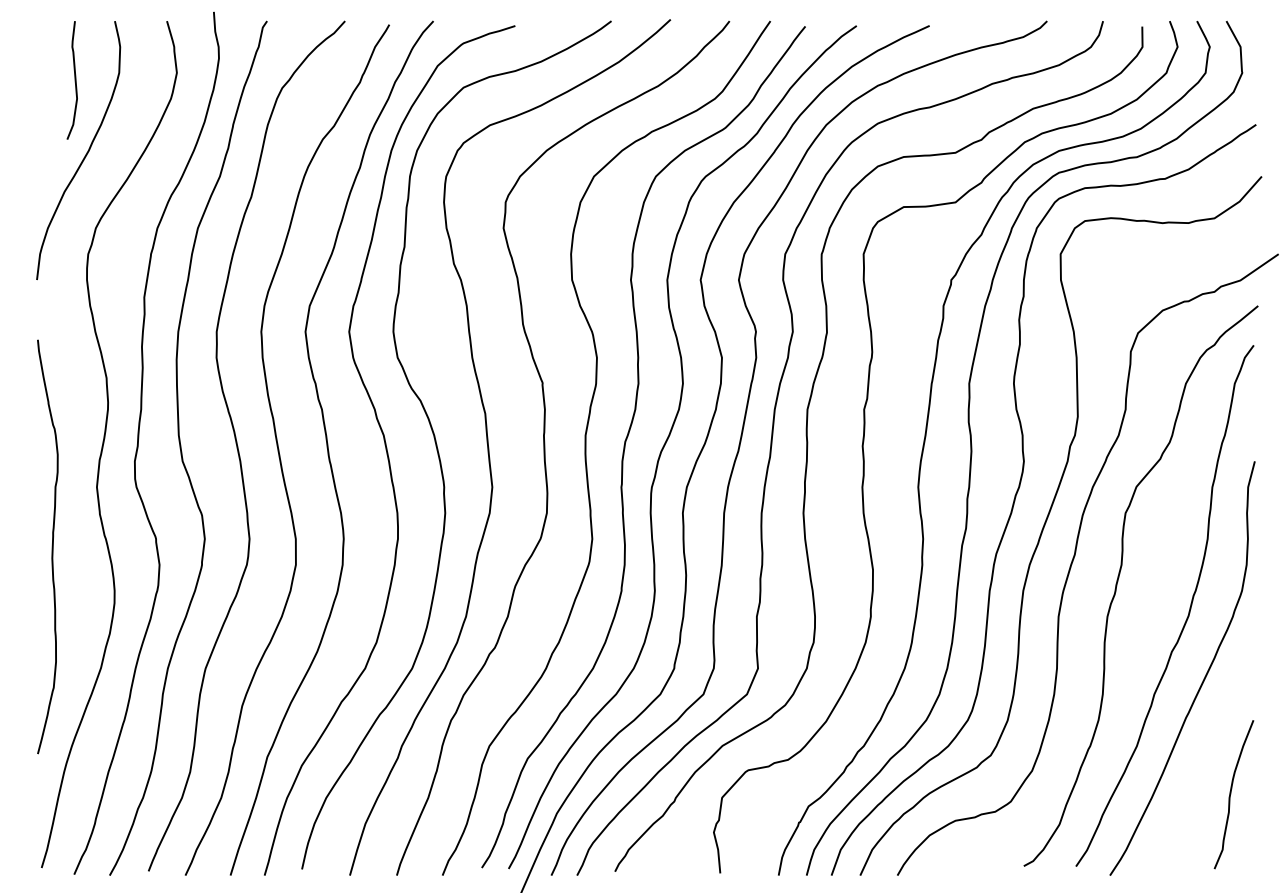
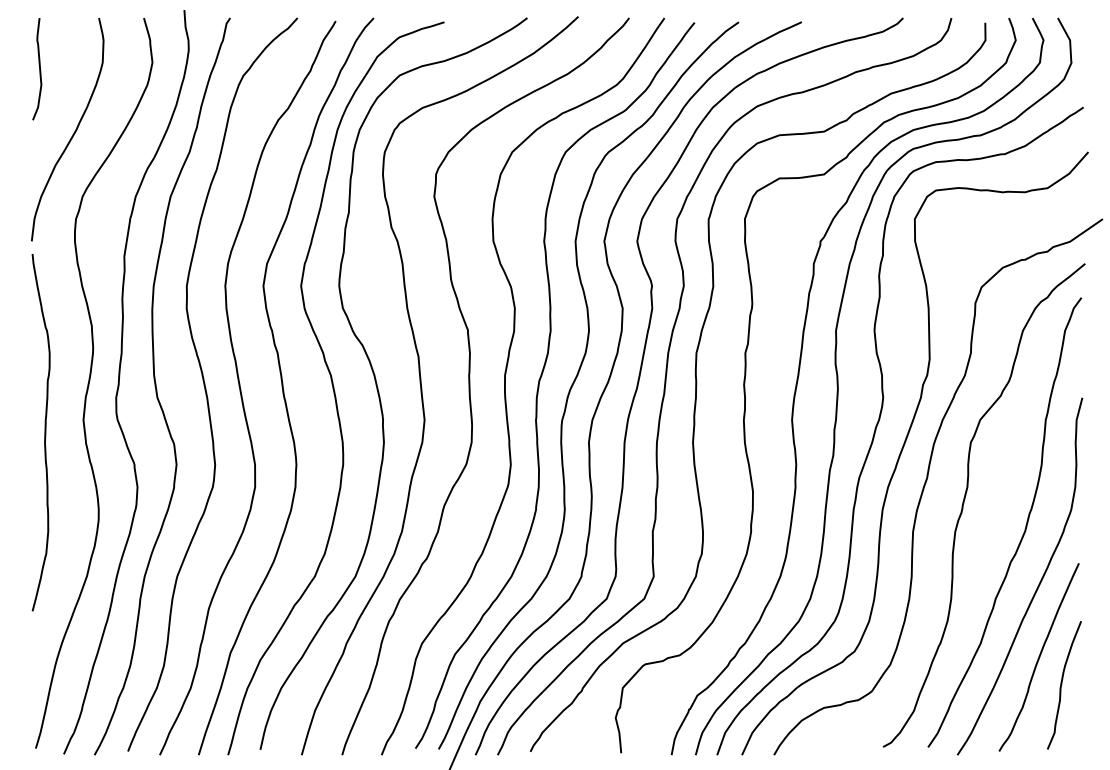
curve: (74, 80) -> (39, 69), moved
curve: (51, 546) -> (44, 432), moved
curve: (1203, 762) -> (1038, 657), added

